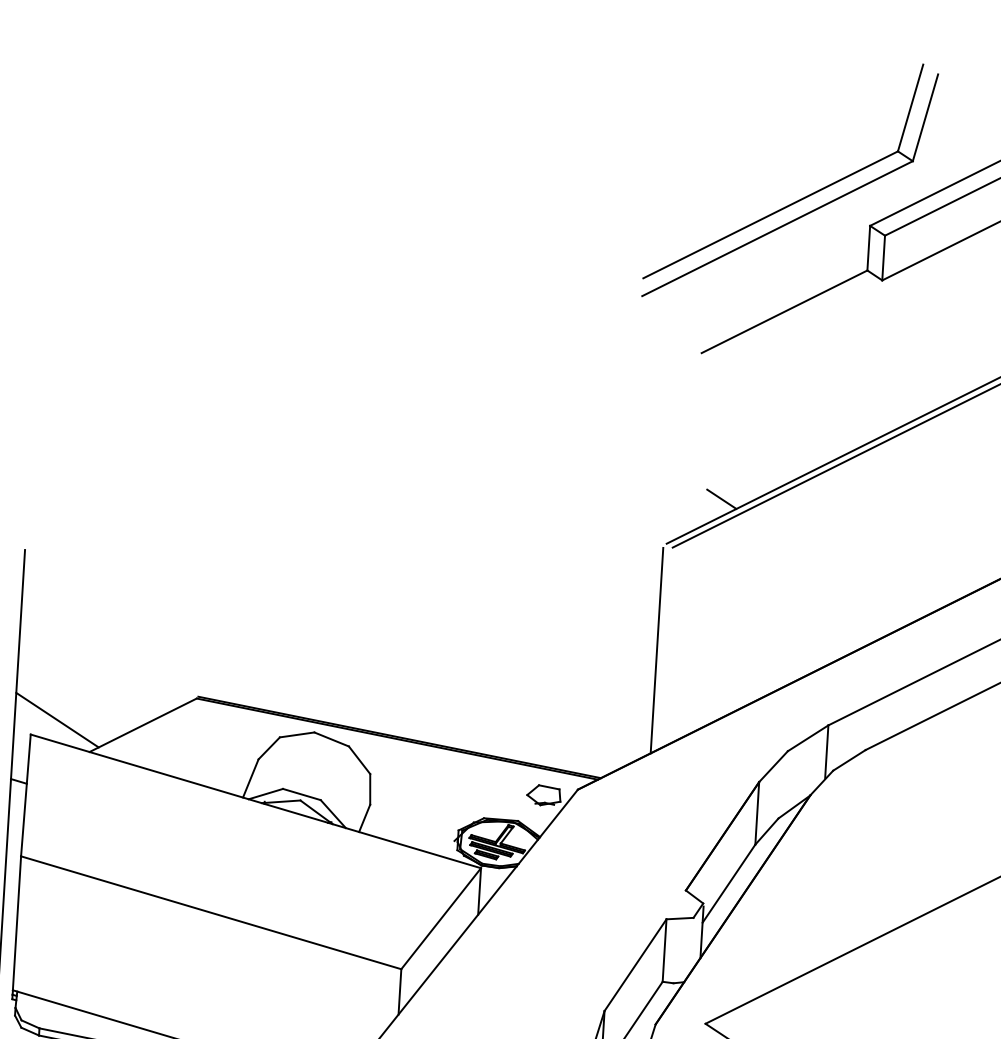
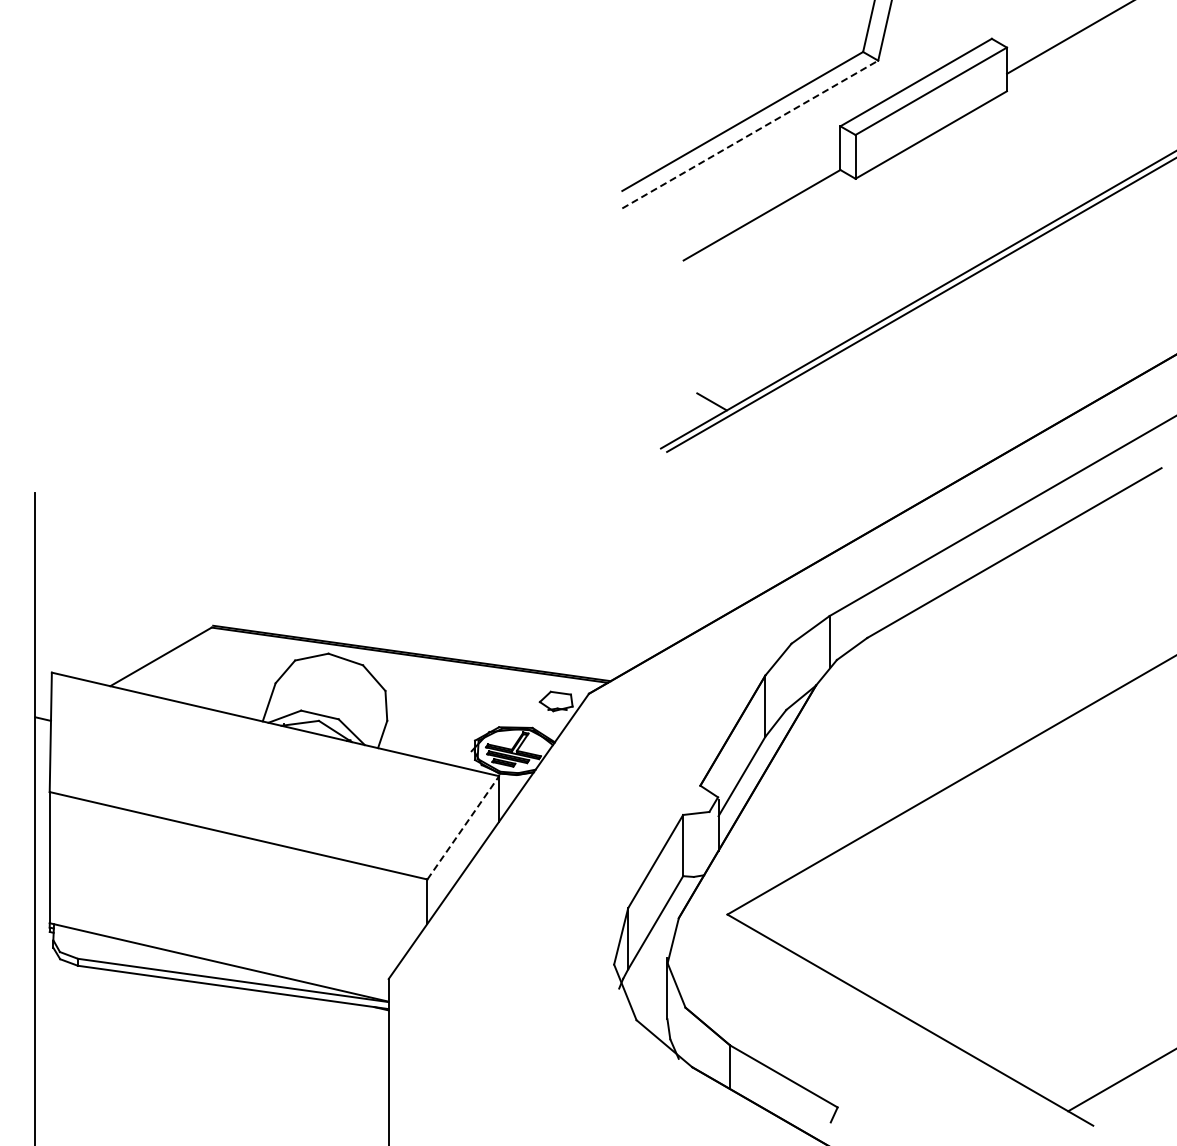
line: (777, 228) -> (750, 134), solid -> dashed
line: (656, 650) -> (657, 553), removed
line: (57, 719) -> (77, 656), removed
line: (441, 918) -> (463, 827), solid -> dashed

